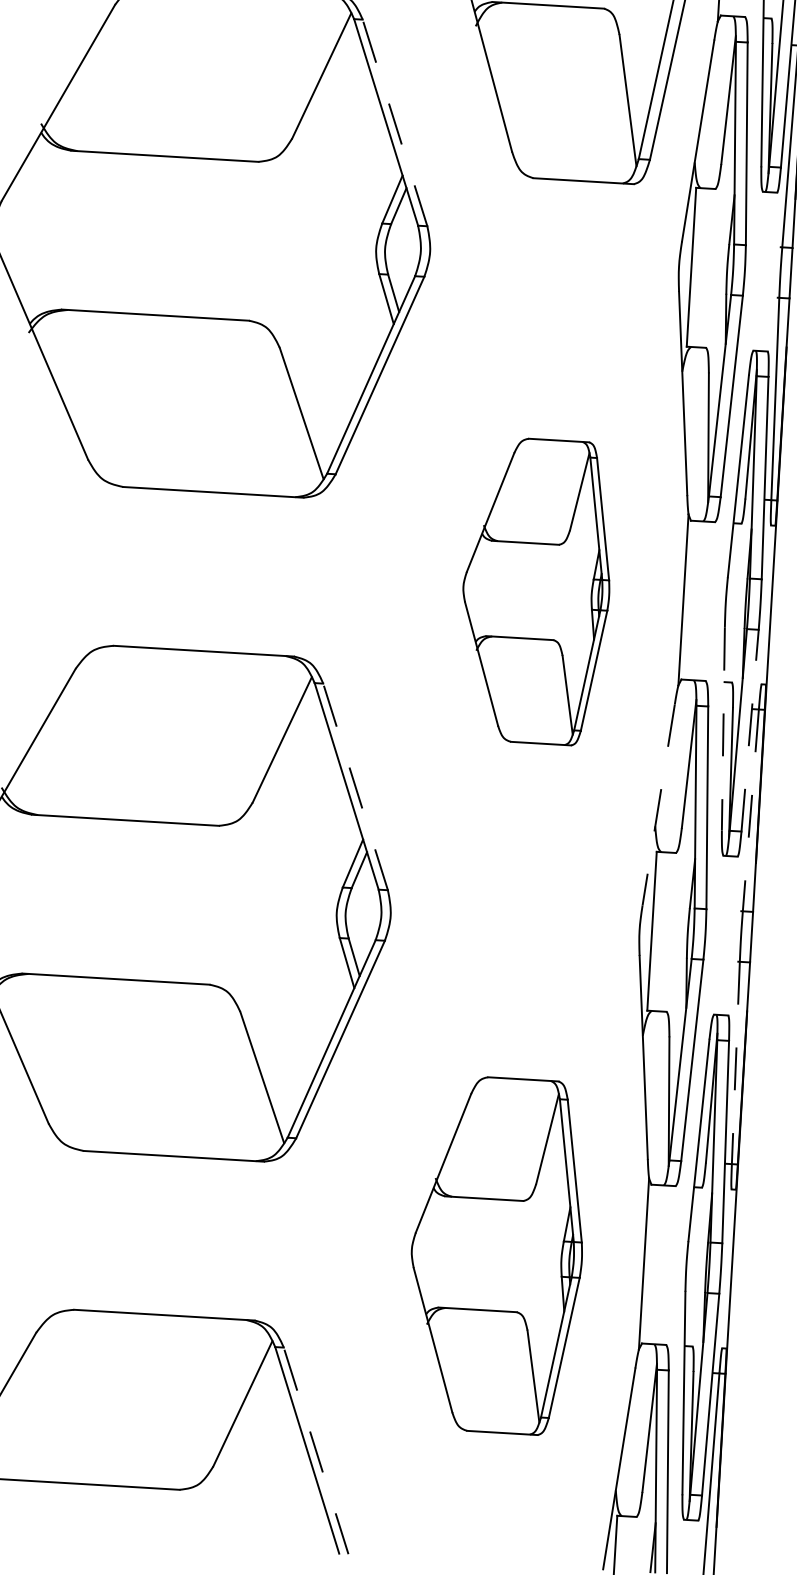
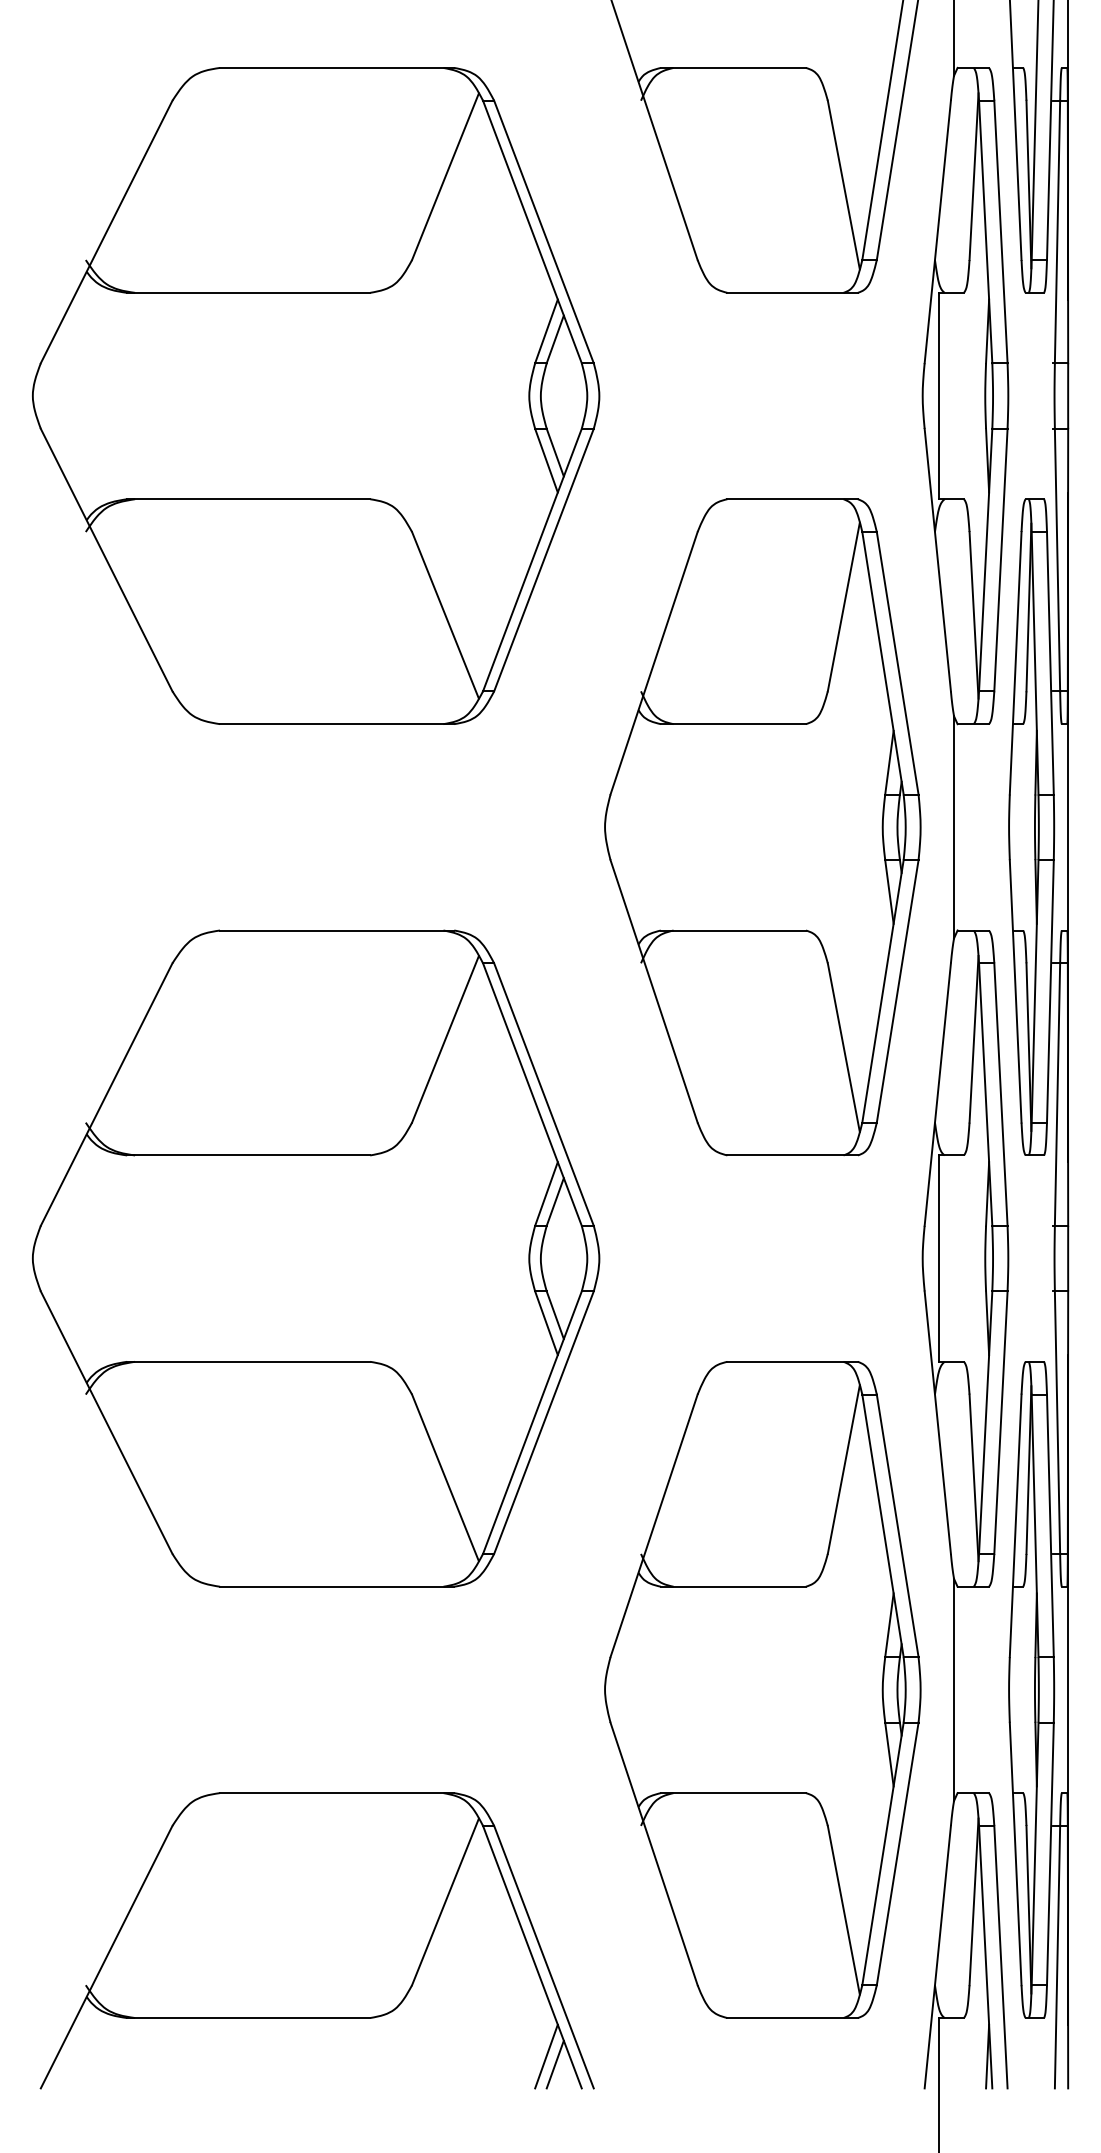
line: (394, 122) -> (543, 231), dashed -> solid
part: (536, 591) -> (762, 827), size x1.67
line: (723, 729) -> (1015, 991), dashed -> solid
line: (750, 729) -> (1050, 990), dashed -> solid
line: (355, 786) -> (543, 1094), dashed -> solid
line: (658, 804) -> (937, 1094), dashed -> solid
line: (750, 811) -> (1057, 1095), dashed -> solid
line: (735, 1063) -> (1057, 1423), dashed -> solid
part: (496, 1254) -> (762, 1689), size x1.43
line: (315, 1450) -> (543, 1956), dashed -> solid
line: (313, 1527) -> (546, 2056), added
line: (319, 1534) -> (554, 2064), added

